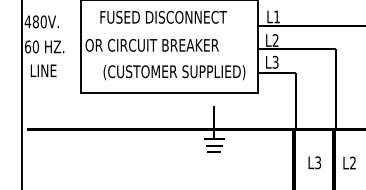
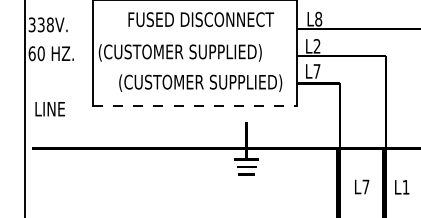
text: (276, 16) -> (318, 18), L1 -> L8
text: (163, 17) -> (201, 19), moved
text: (35, 21) -> (40, 24), 480V. -> 338V.
text: (156, 45) -> (179, 52), OR CIRCUIT BREAKER -> (CUSTOMER SUPPLIED)
text: (275, 62) -> (316, 71), L3 -> L7
text: (43, 71) -> (49, 109), moved
line: (169, 92) -> (194, 106), solid -> dashed
text: (317, 162) -> (365, 186), L3 -> L7
text: (352, 162) -> (405, 186), L2 -> L1

